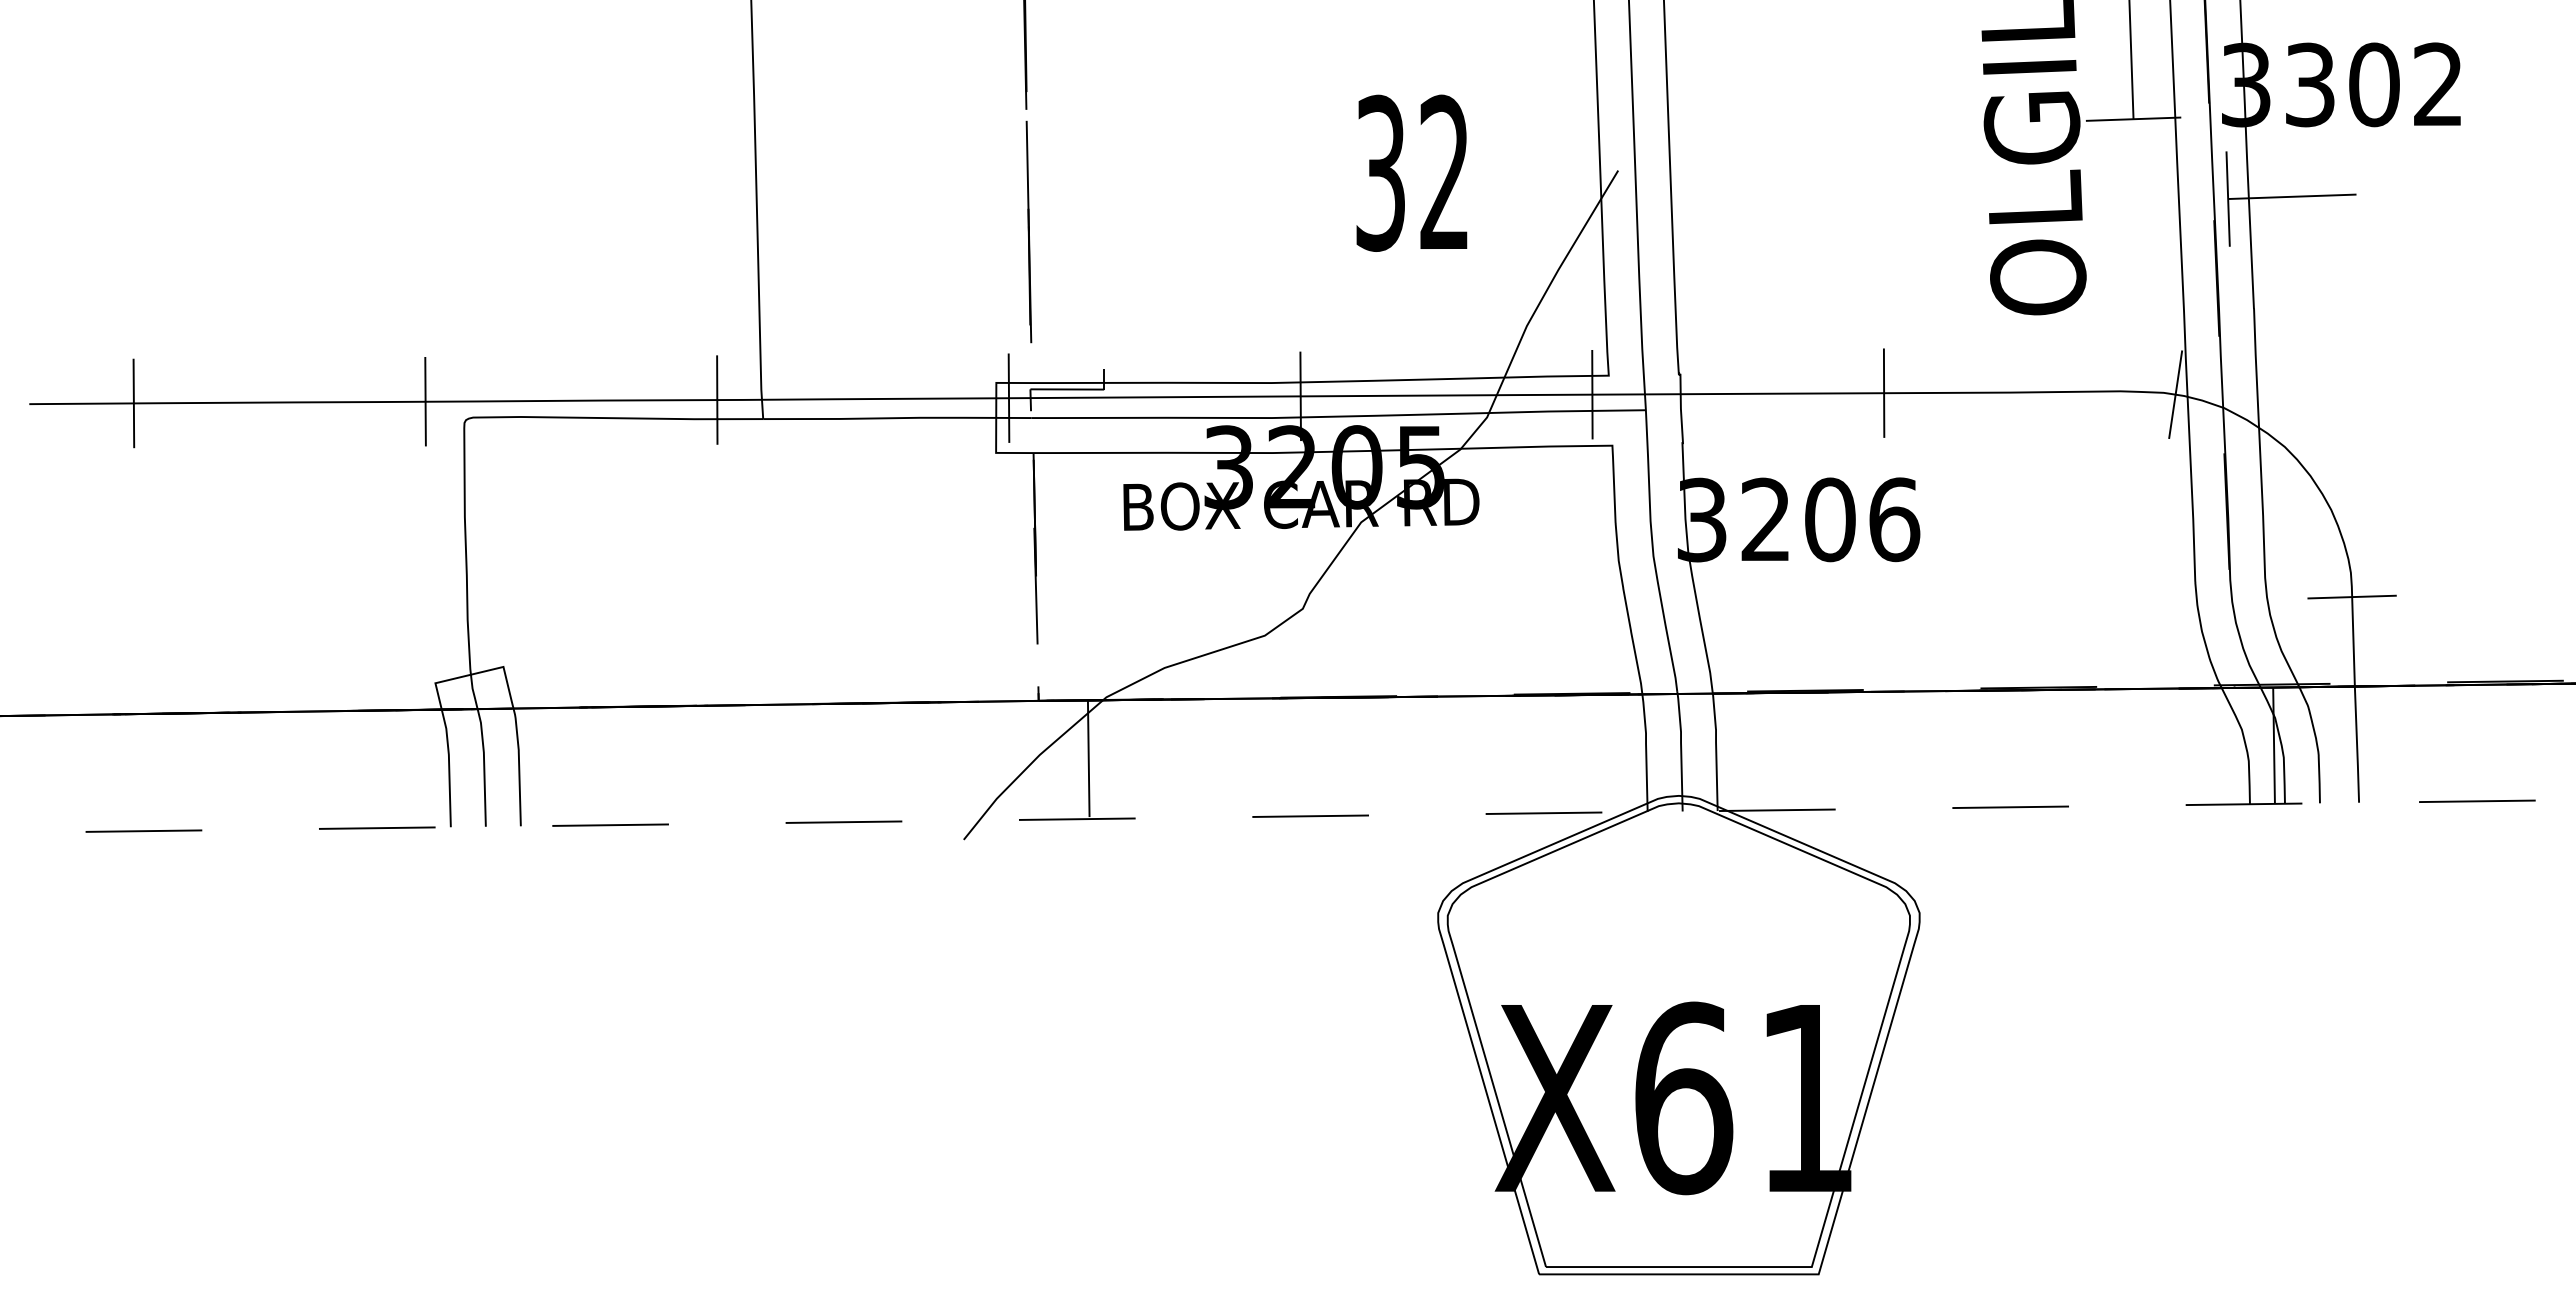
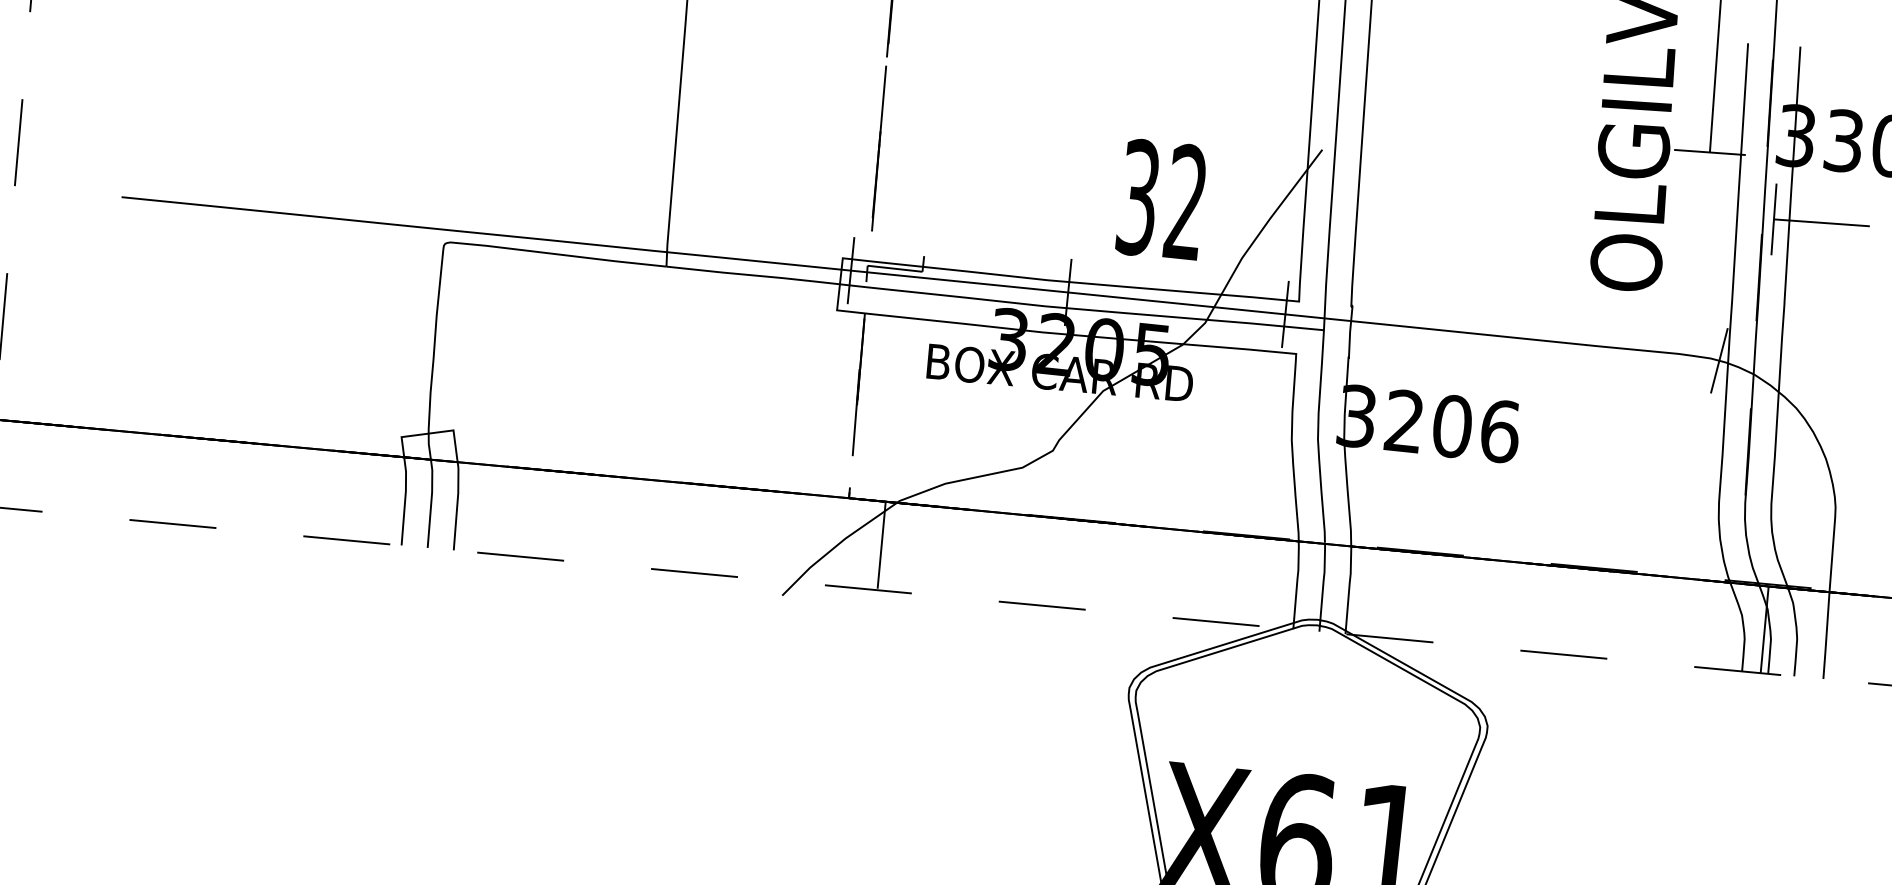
text: (1411, 172) -> (1161, 199), moved
line: (1883, 392) -> (1502, 335), removed
line: (717, 399) -> (634, 248), removed
line: (425, 401) -> (416, 226), removed
line: (133, 403) -> (199, 204), removed
line: (2351, 596) -> (1834, 524), removed

